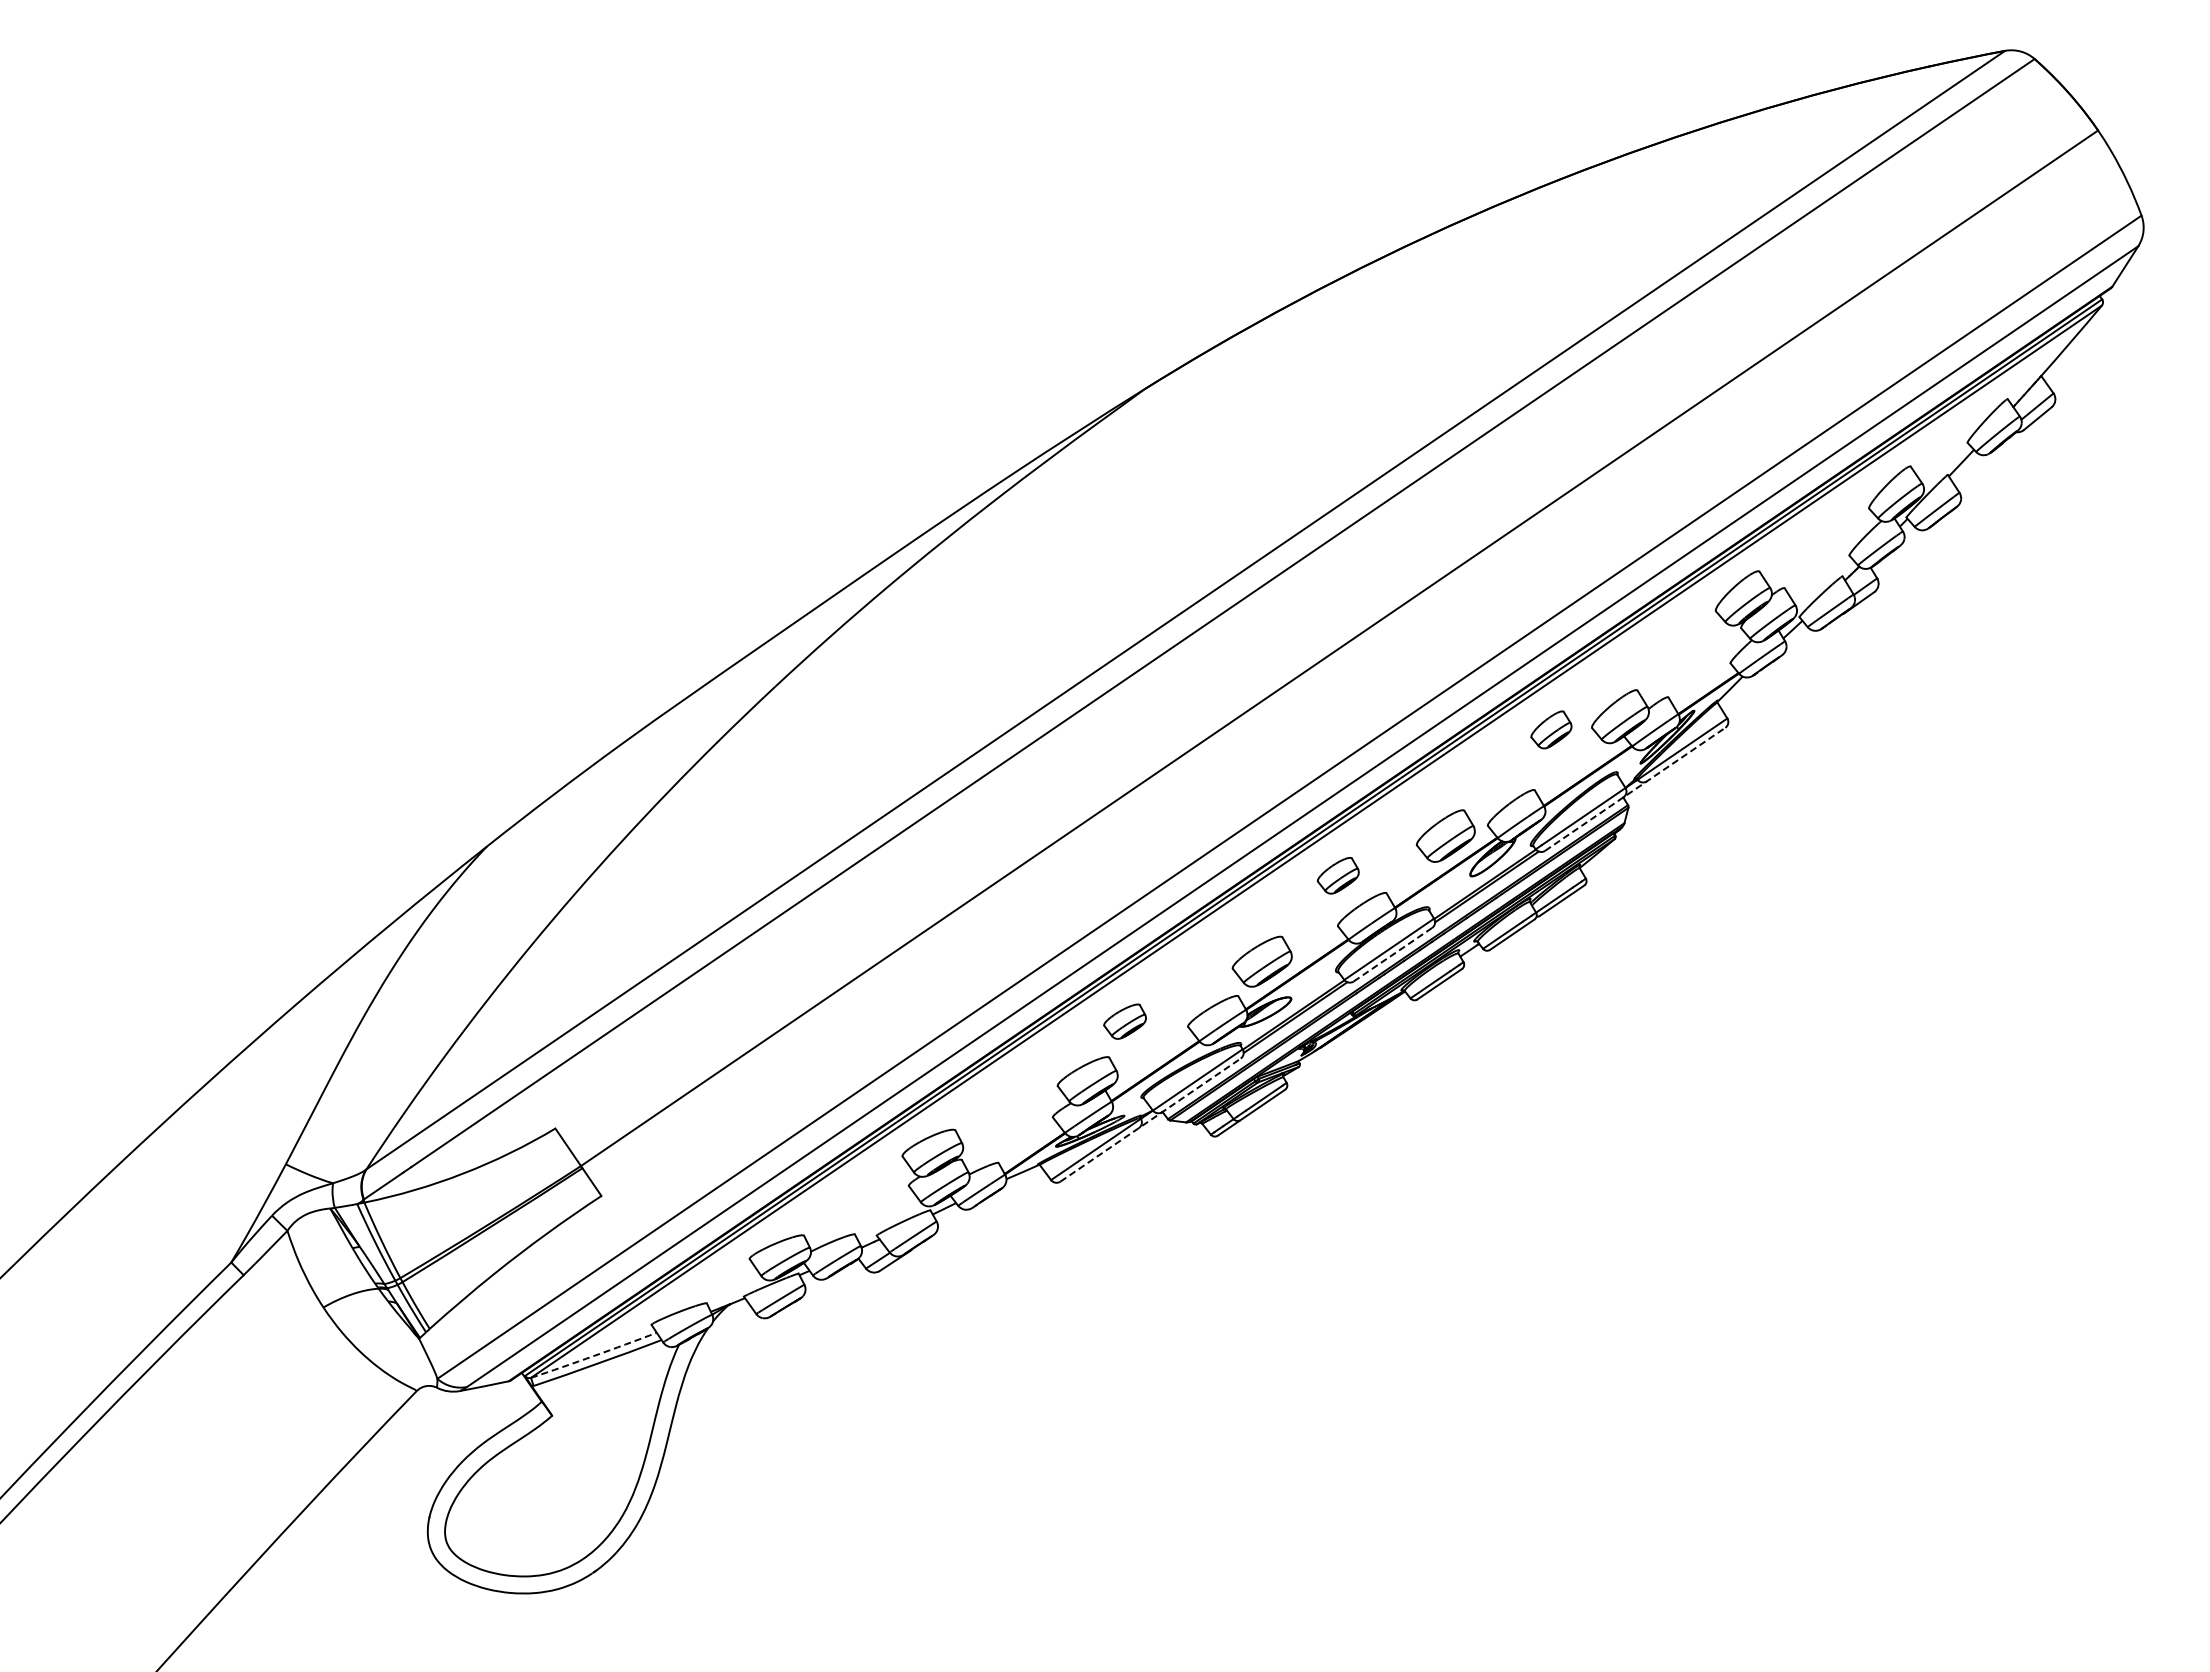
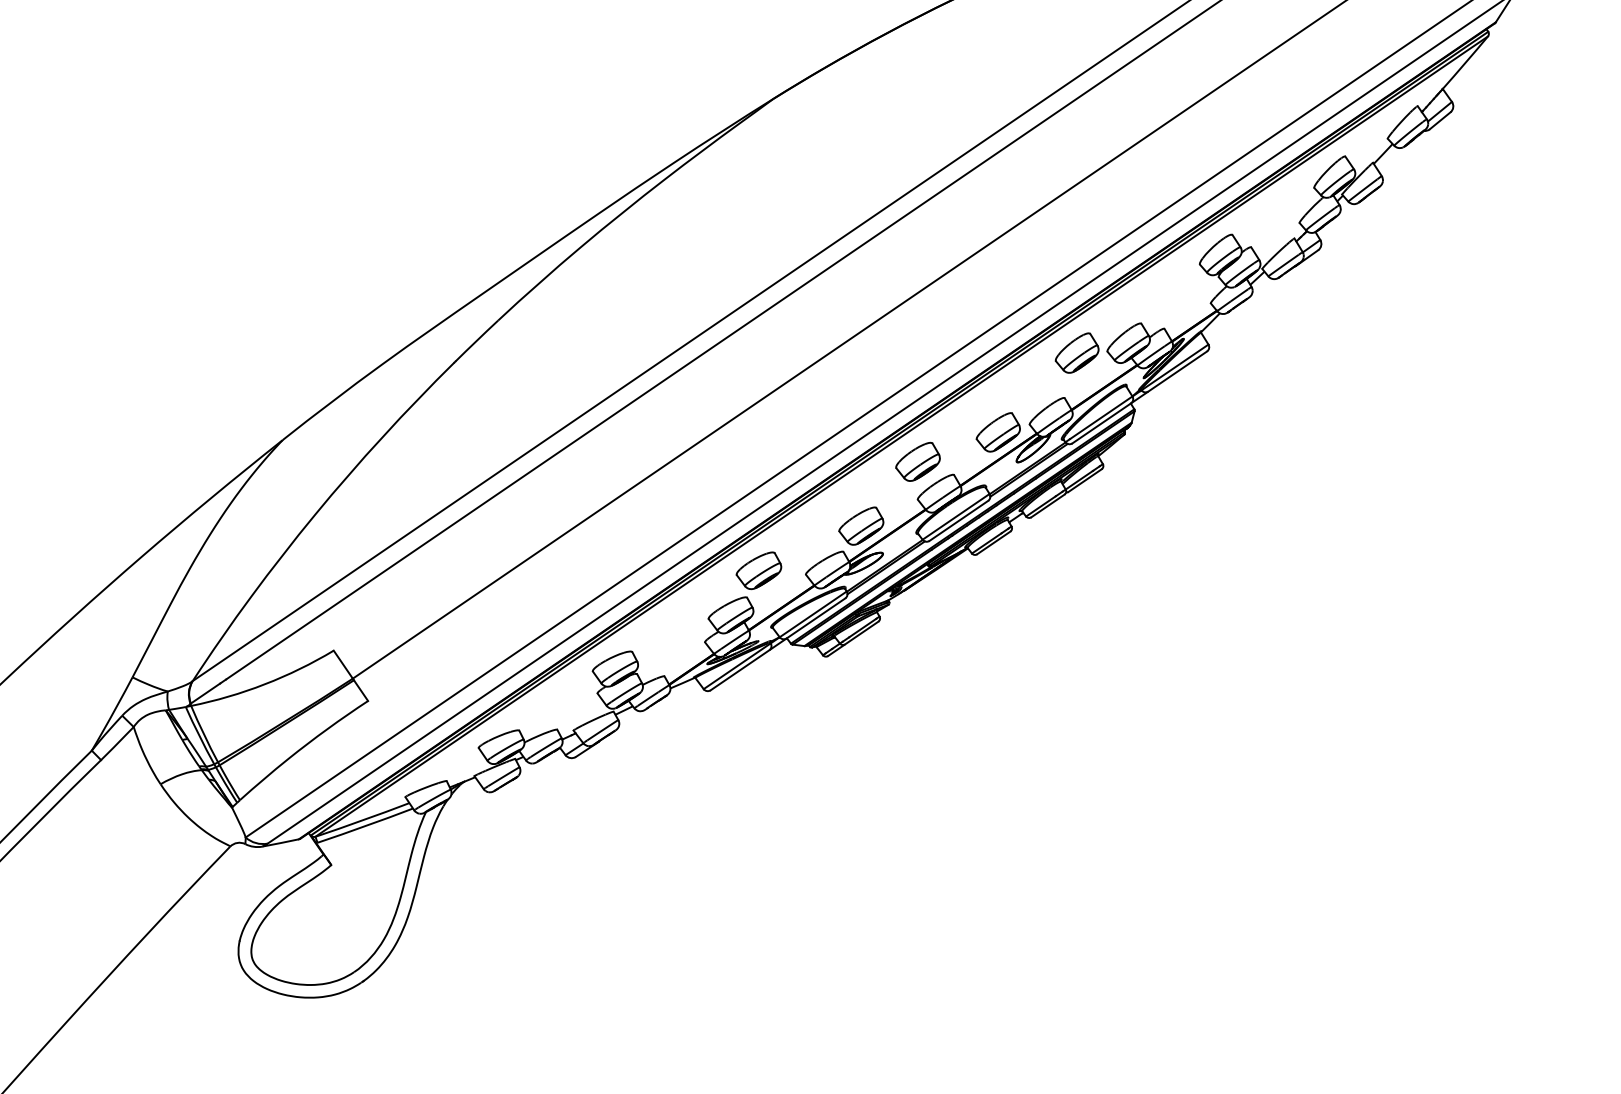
part: (1551, 729) -> (1077, 352), size x1.43
line: (1635, 789) -> (1139, 397), dashed -> solid
part: (1338, 875) -> (918, 461), size x1.43
line: (1392, 954) -> (958, 520), dashed -> solid
part: (1124, 1021) -> (758, 570), size x1.43
line: (1151, 1119) -> (778, 643), dashed -> solid
arc: (594, 1355) -> (362, 820), dashed -> solid

